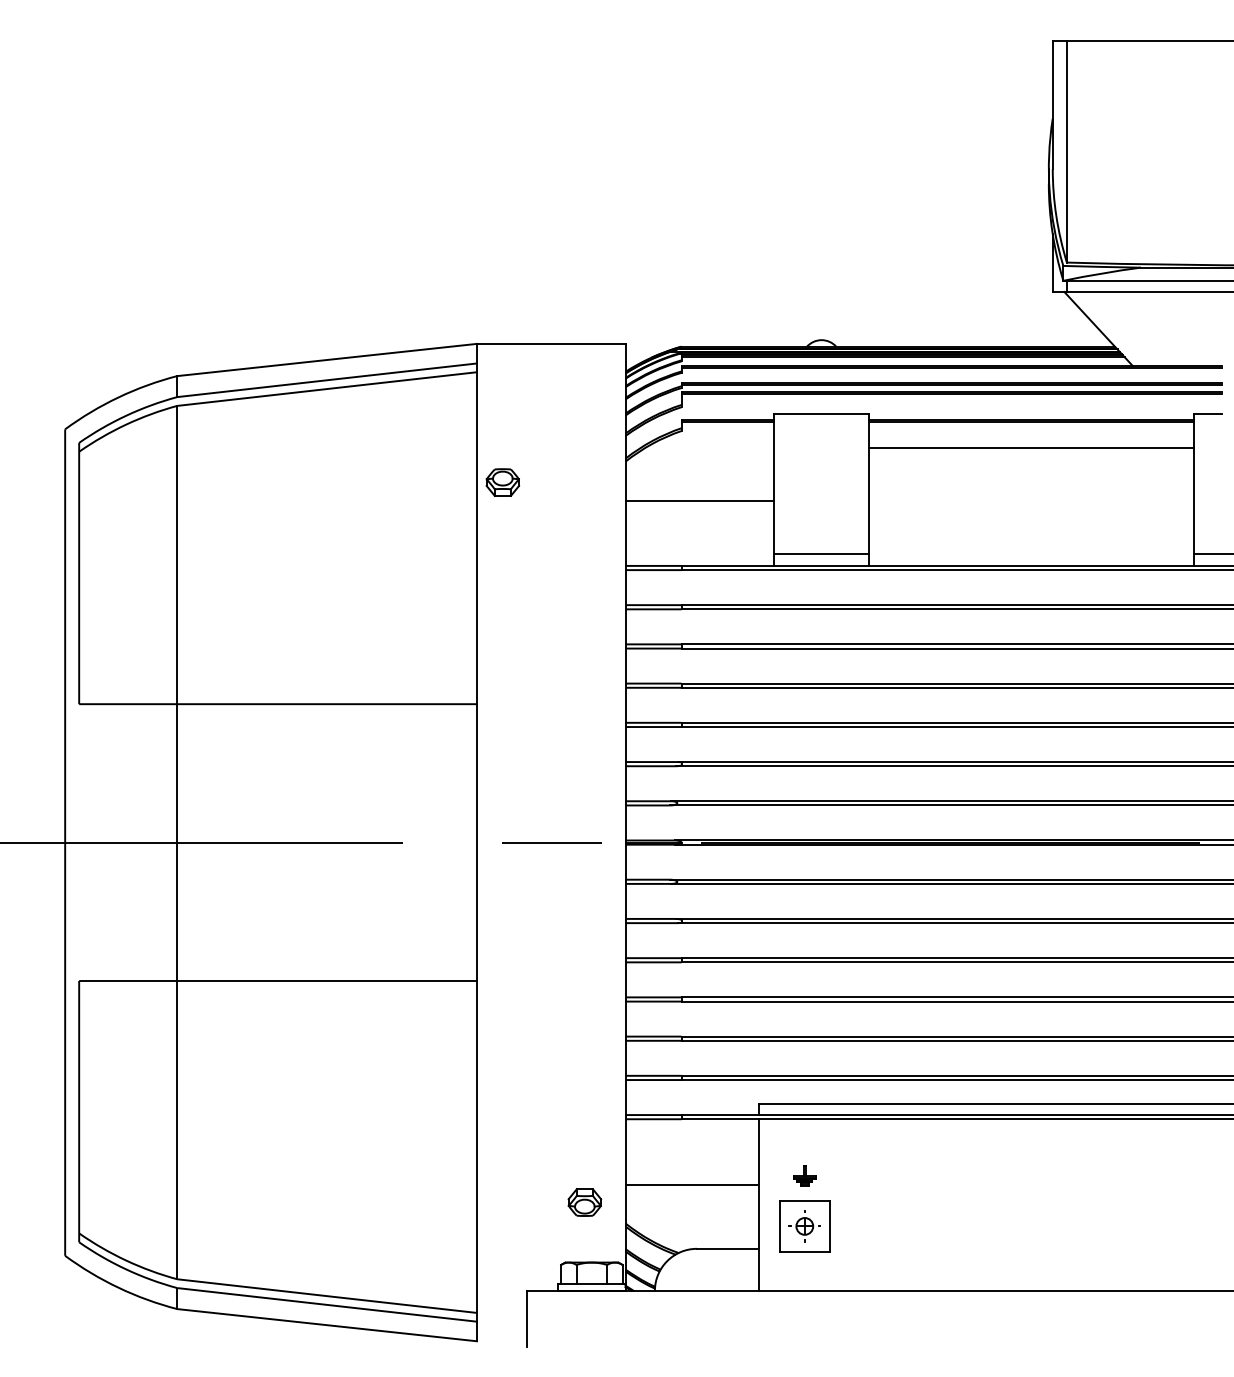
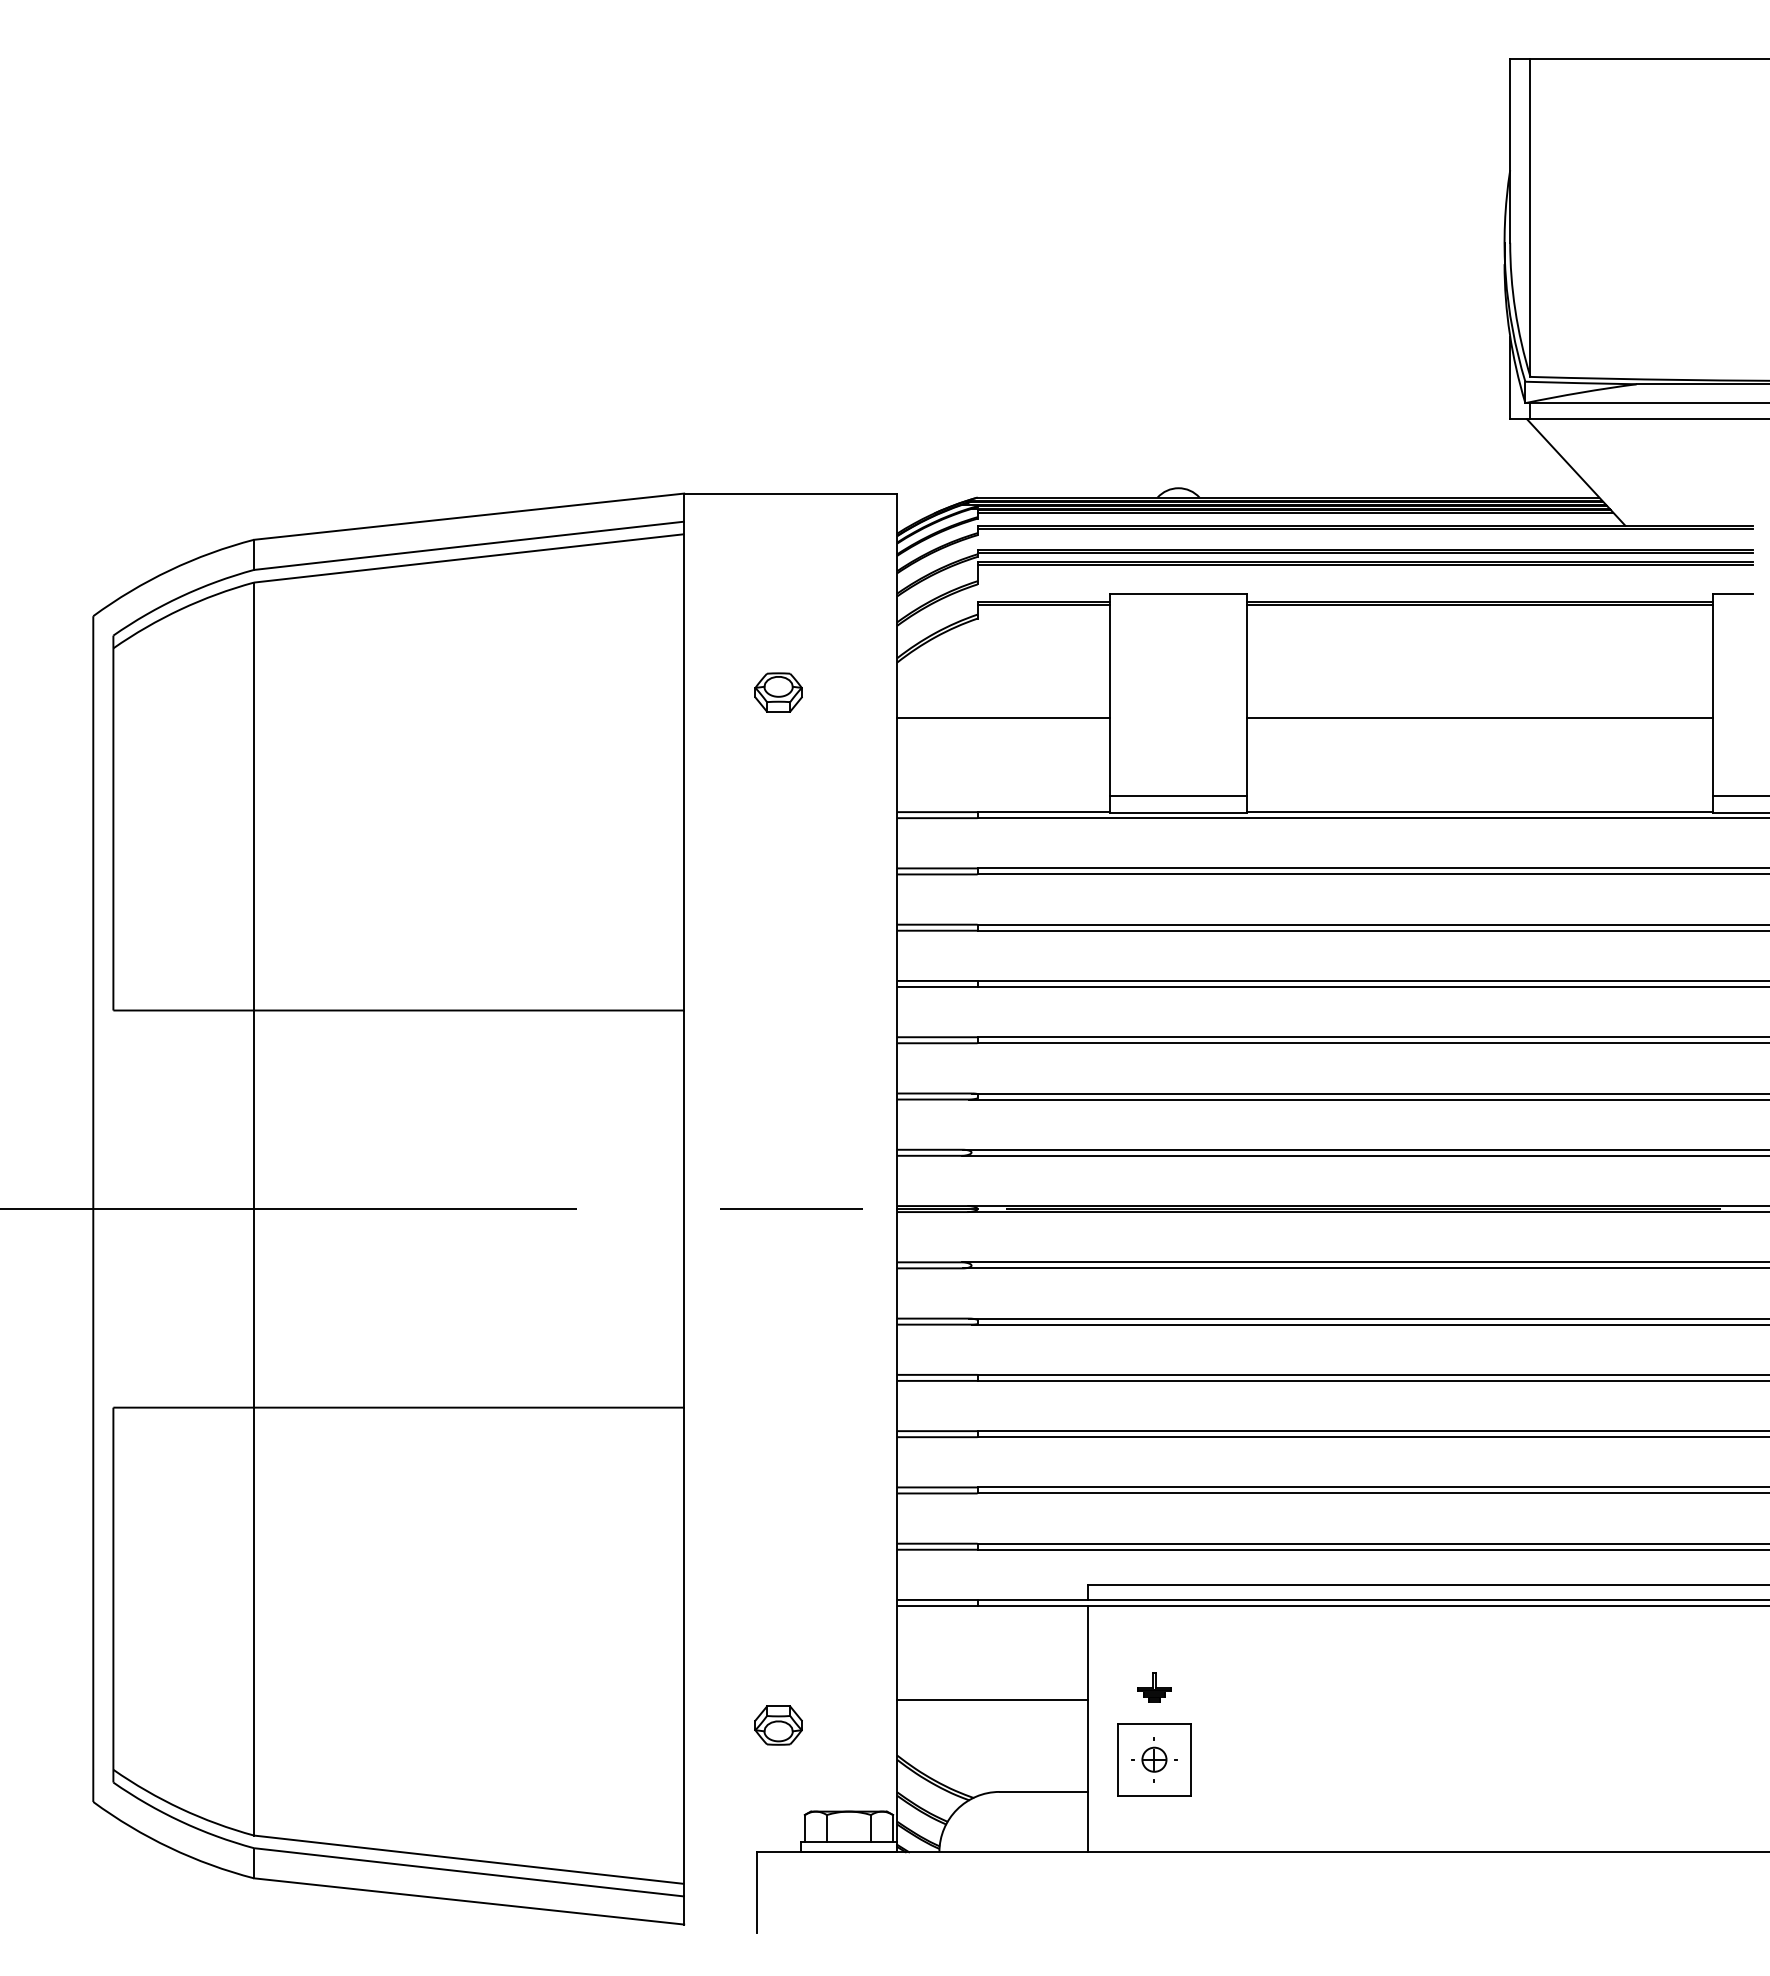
line: (1031, 447) -> (1479, 718), moved
part: (502, 482) -> (778, 692), moved
part: (584, 1202) -> (778, 1725), moved

